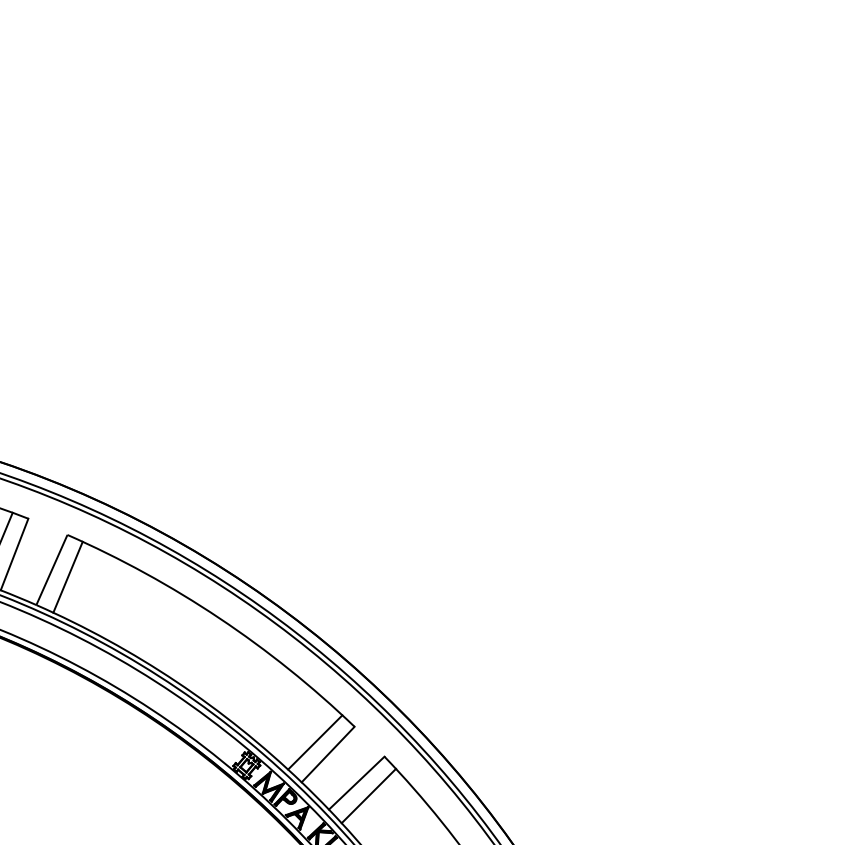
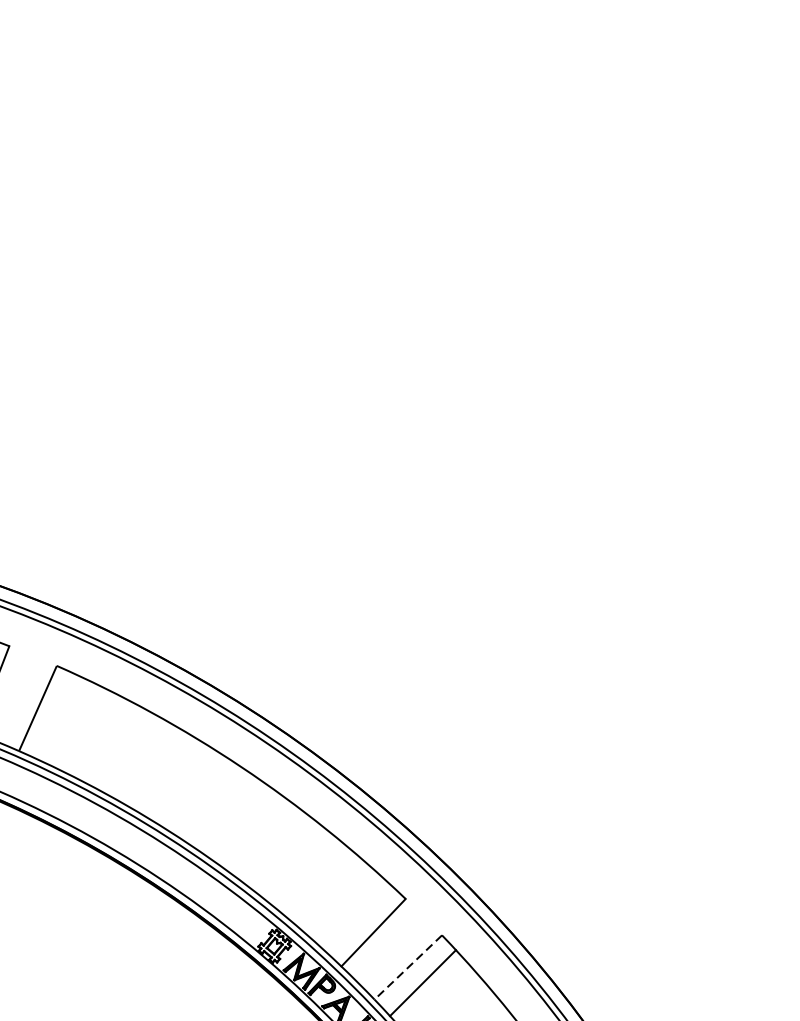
line: (67, 576) -> (56, 716), removed
line: (315, 742) -> (358, 918), removed
line: (356, 783) -> (407, 967), solid -> dashed

